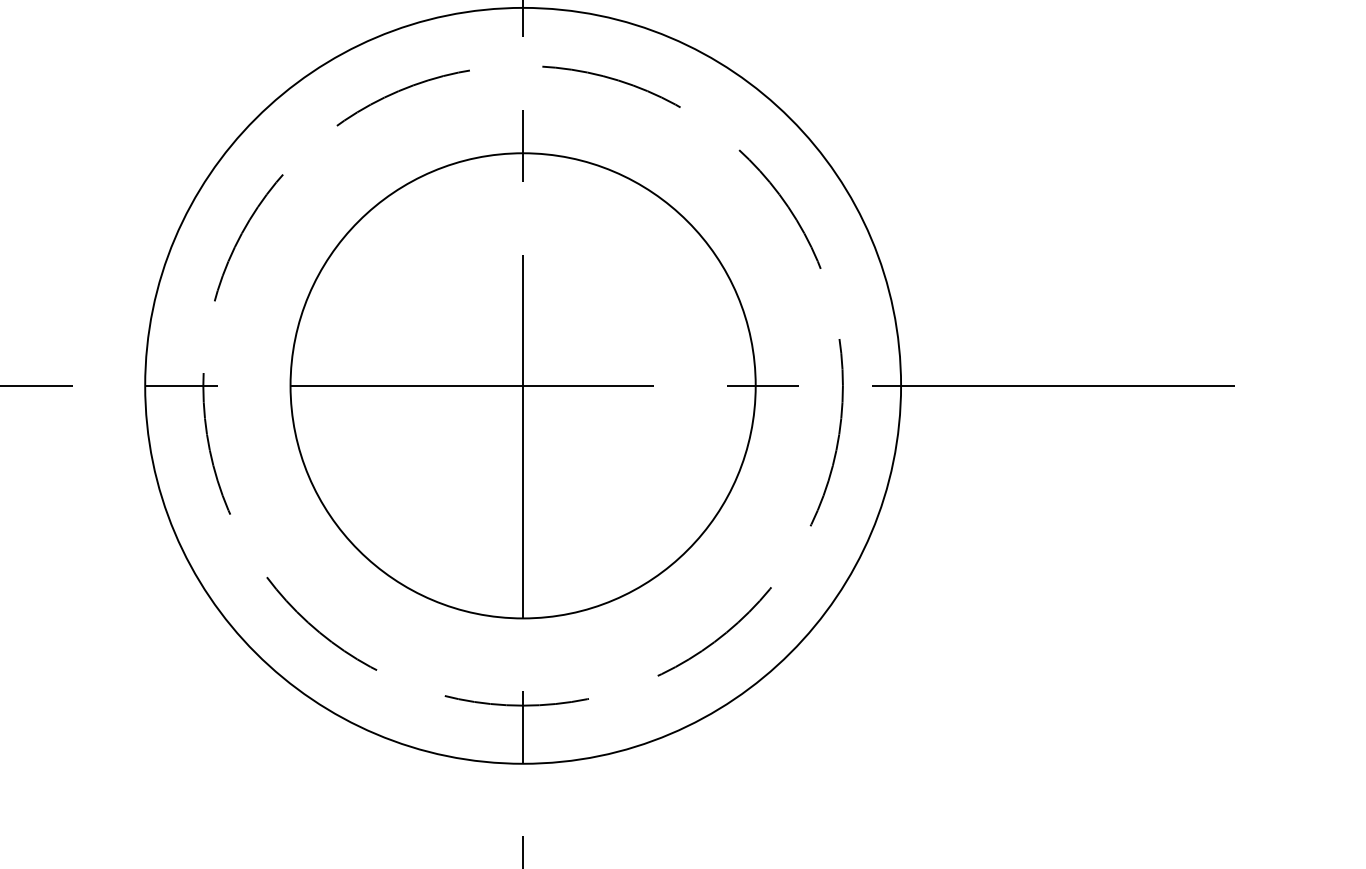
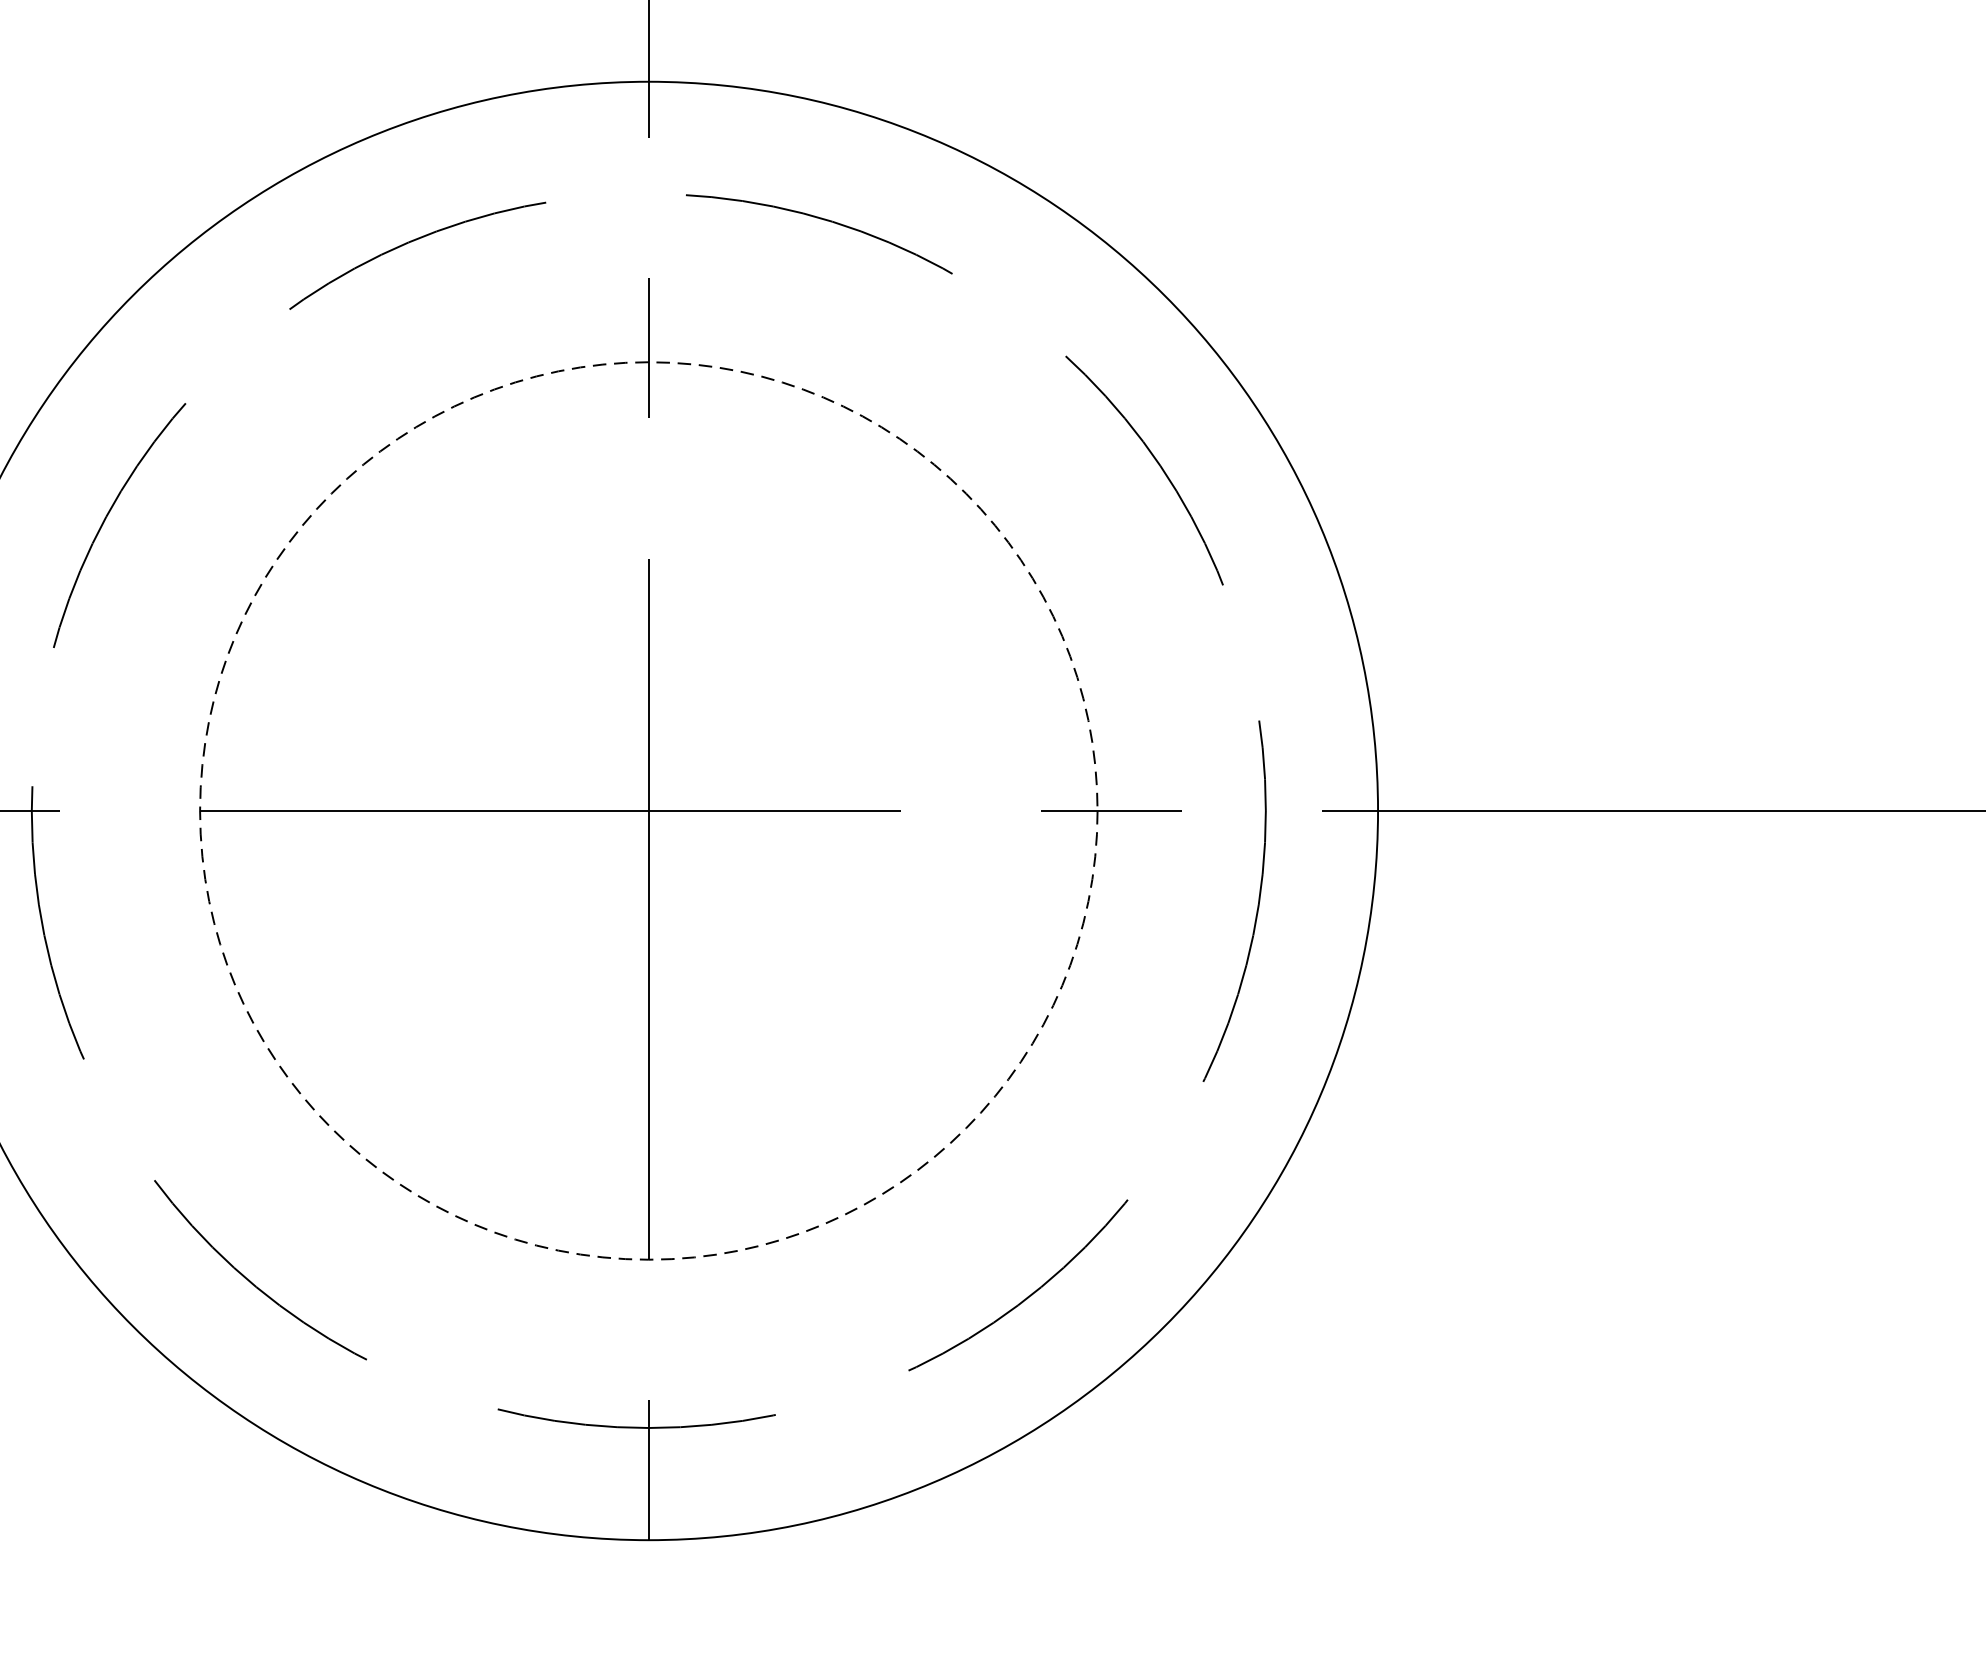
circle: (522, 385) -> (647, 810), solid -> dashed

